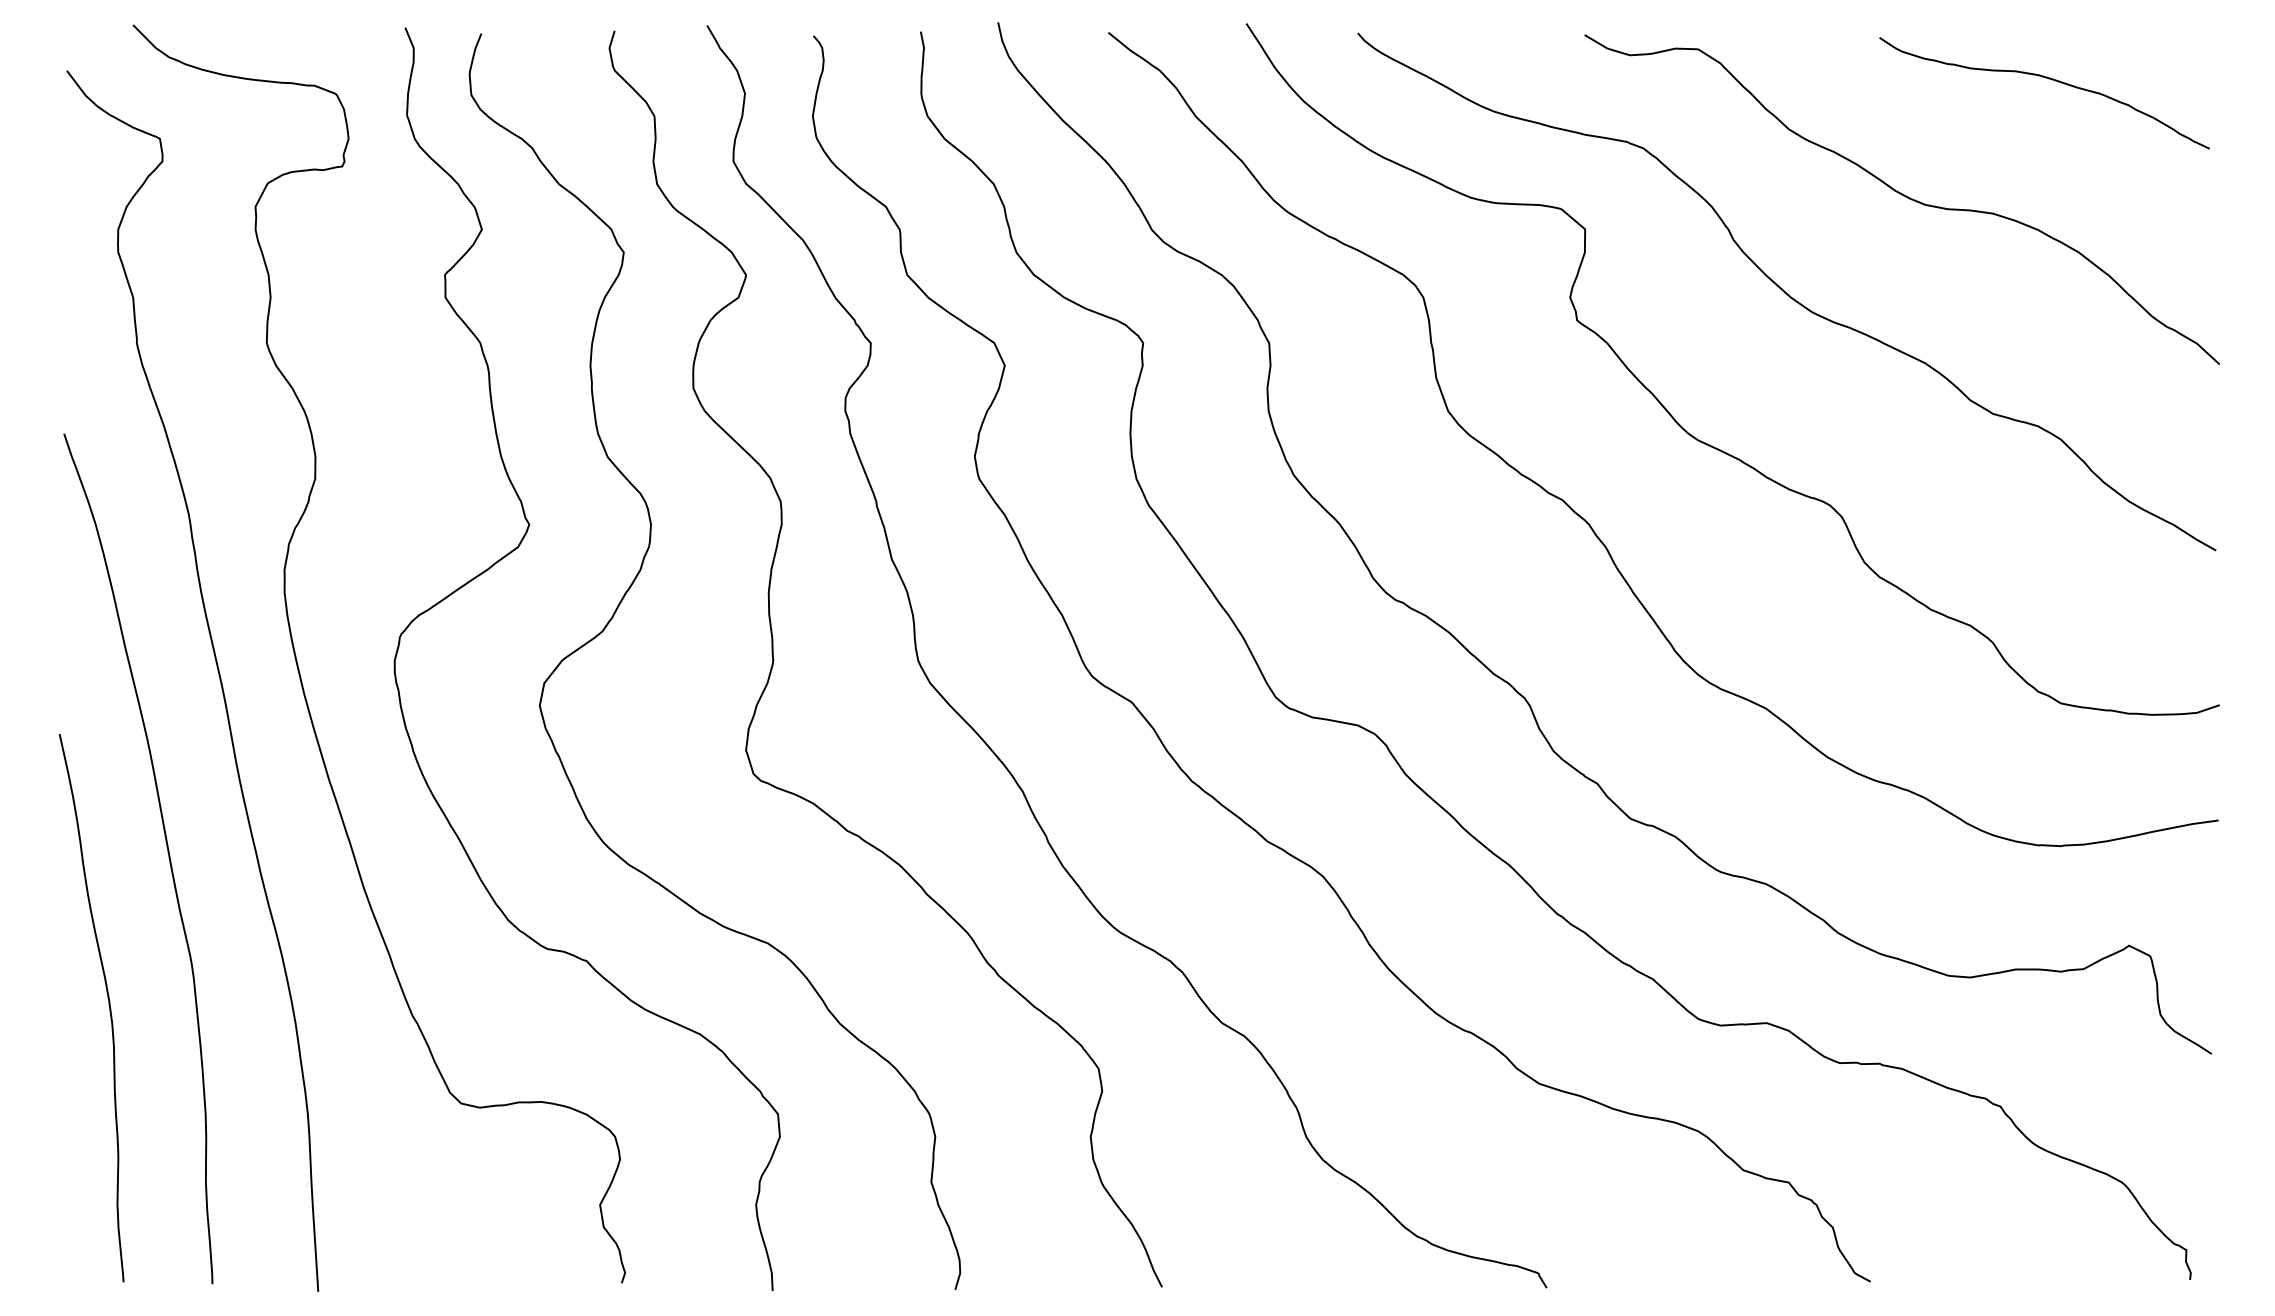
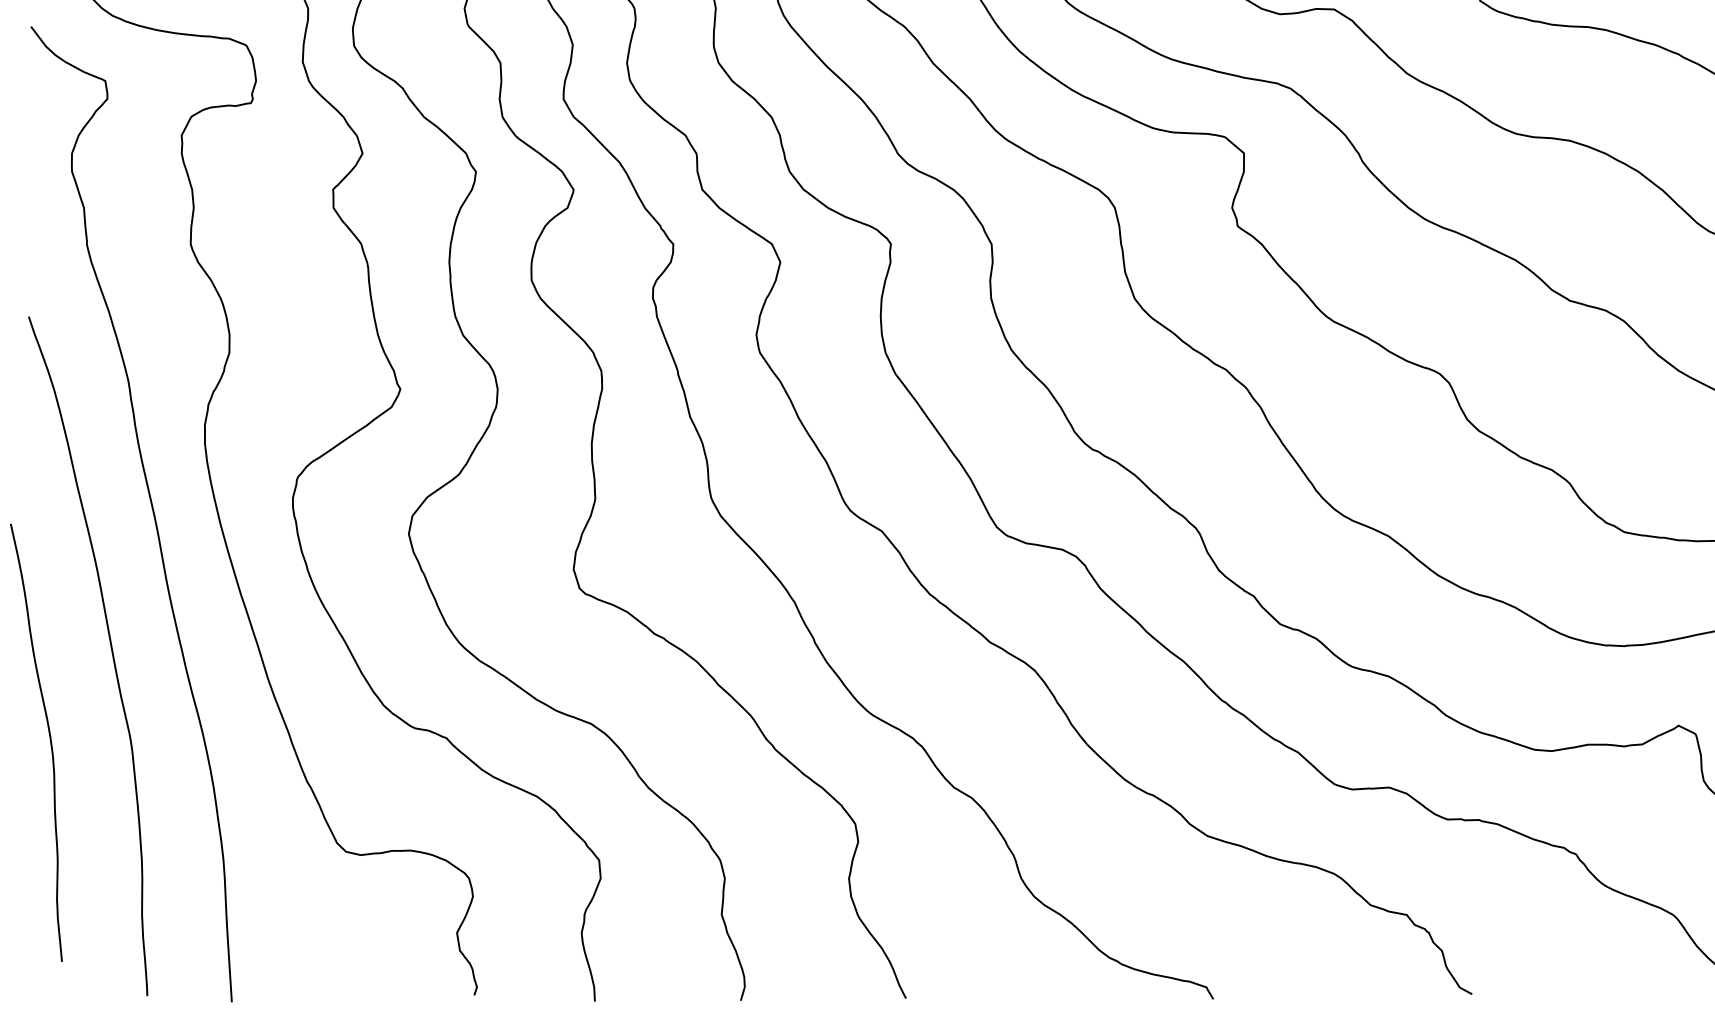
curve: (108, 1005) -> (49, 740), moved

